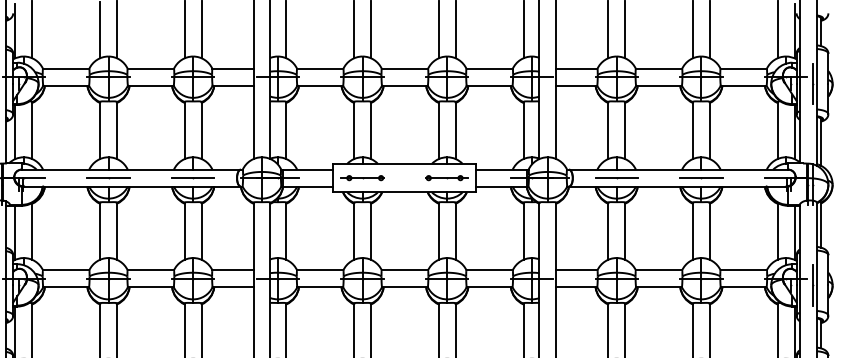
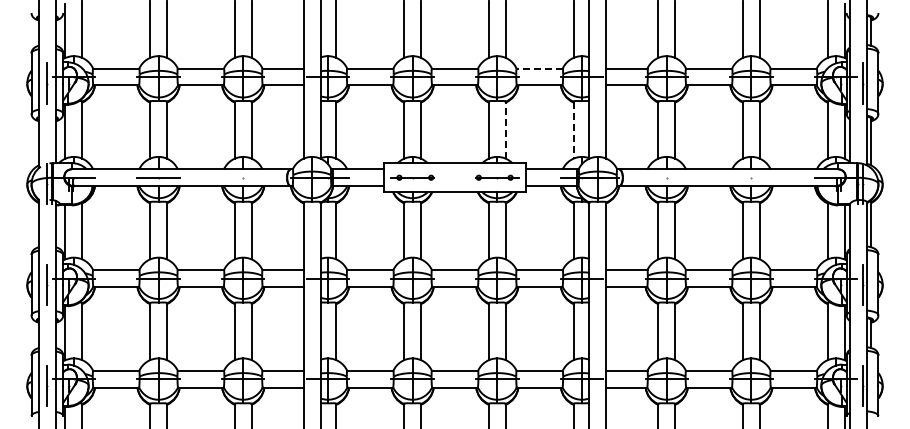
line: (489, 68) -> (539, 68), solid -> dashed
line: (455, 129) -> (505, 129), solid -> dashed
line: (523, 130) -> (573, 130), solid -> dashed
line: (193, 177) -> (243, 177), removed
line: (616, 177) -> (666, 177), removed
line: (701, 177) -> (751, 177), removed

